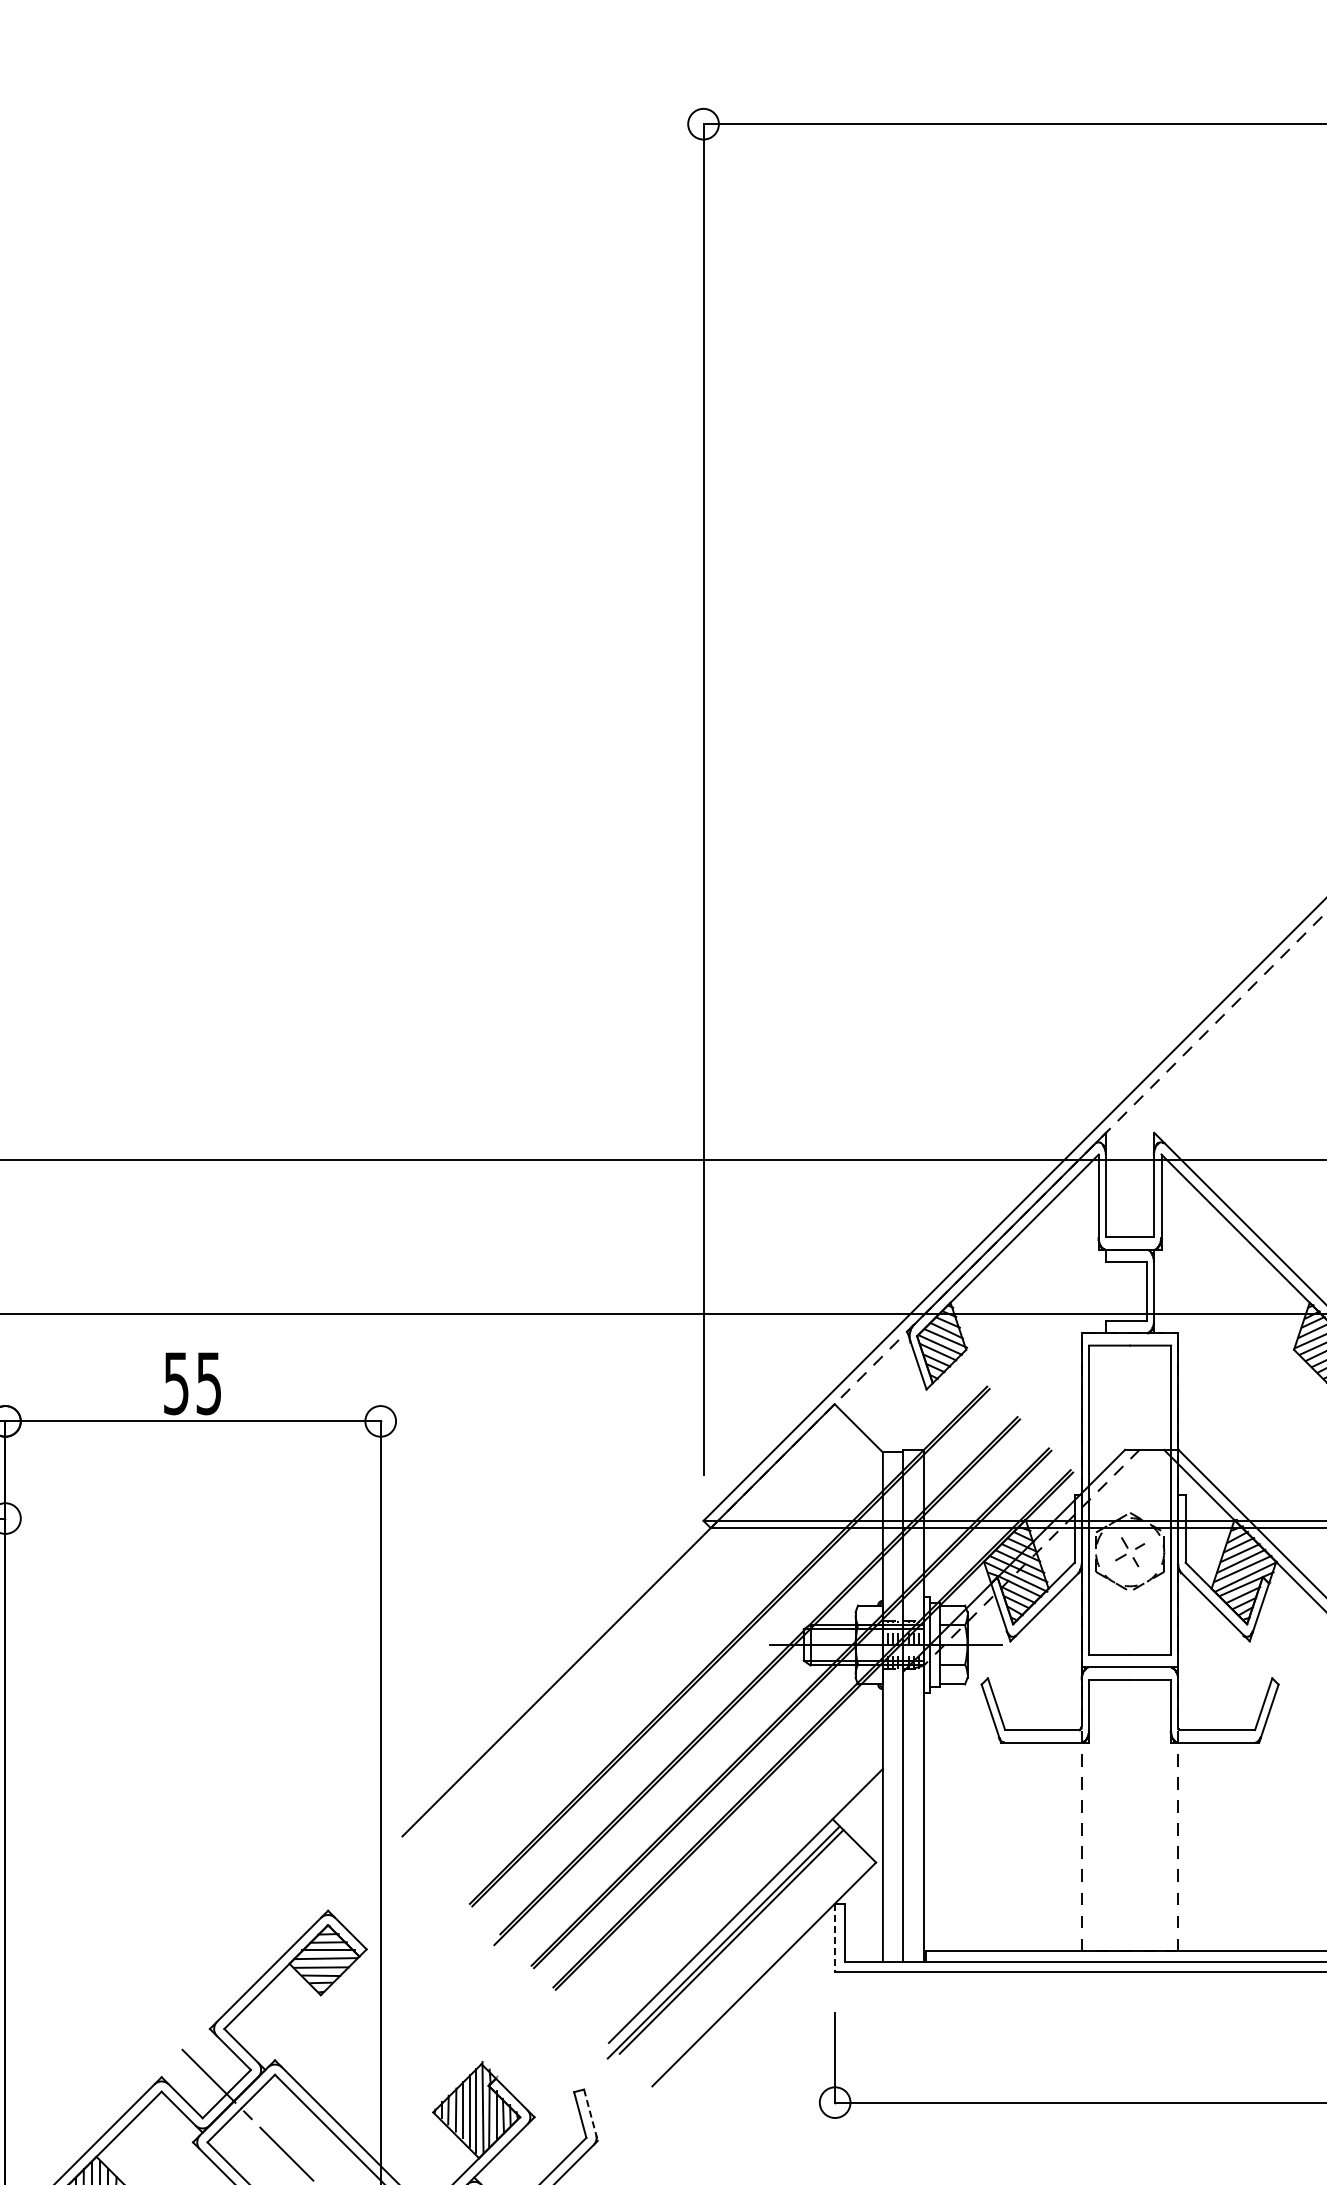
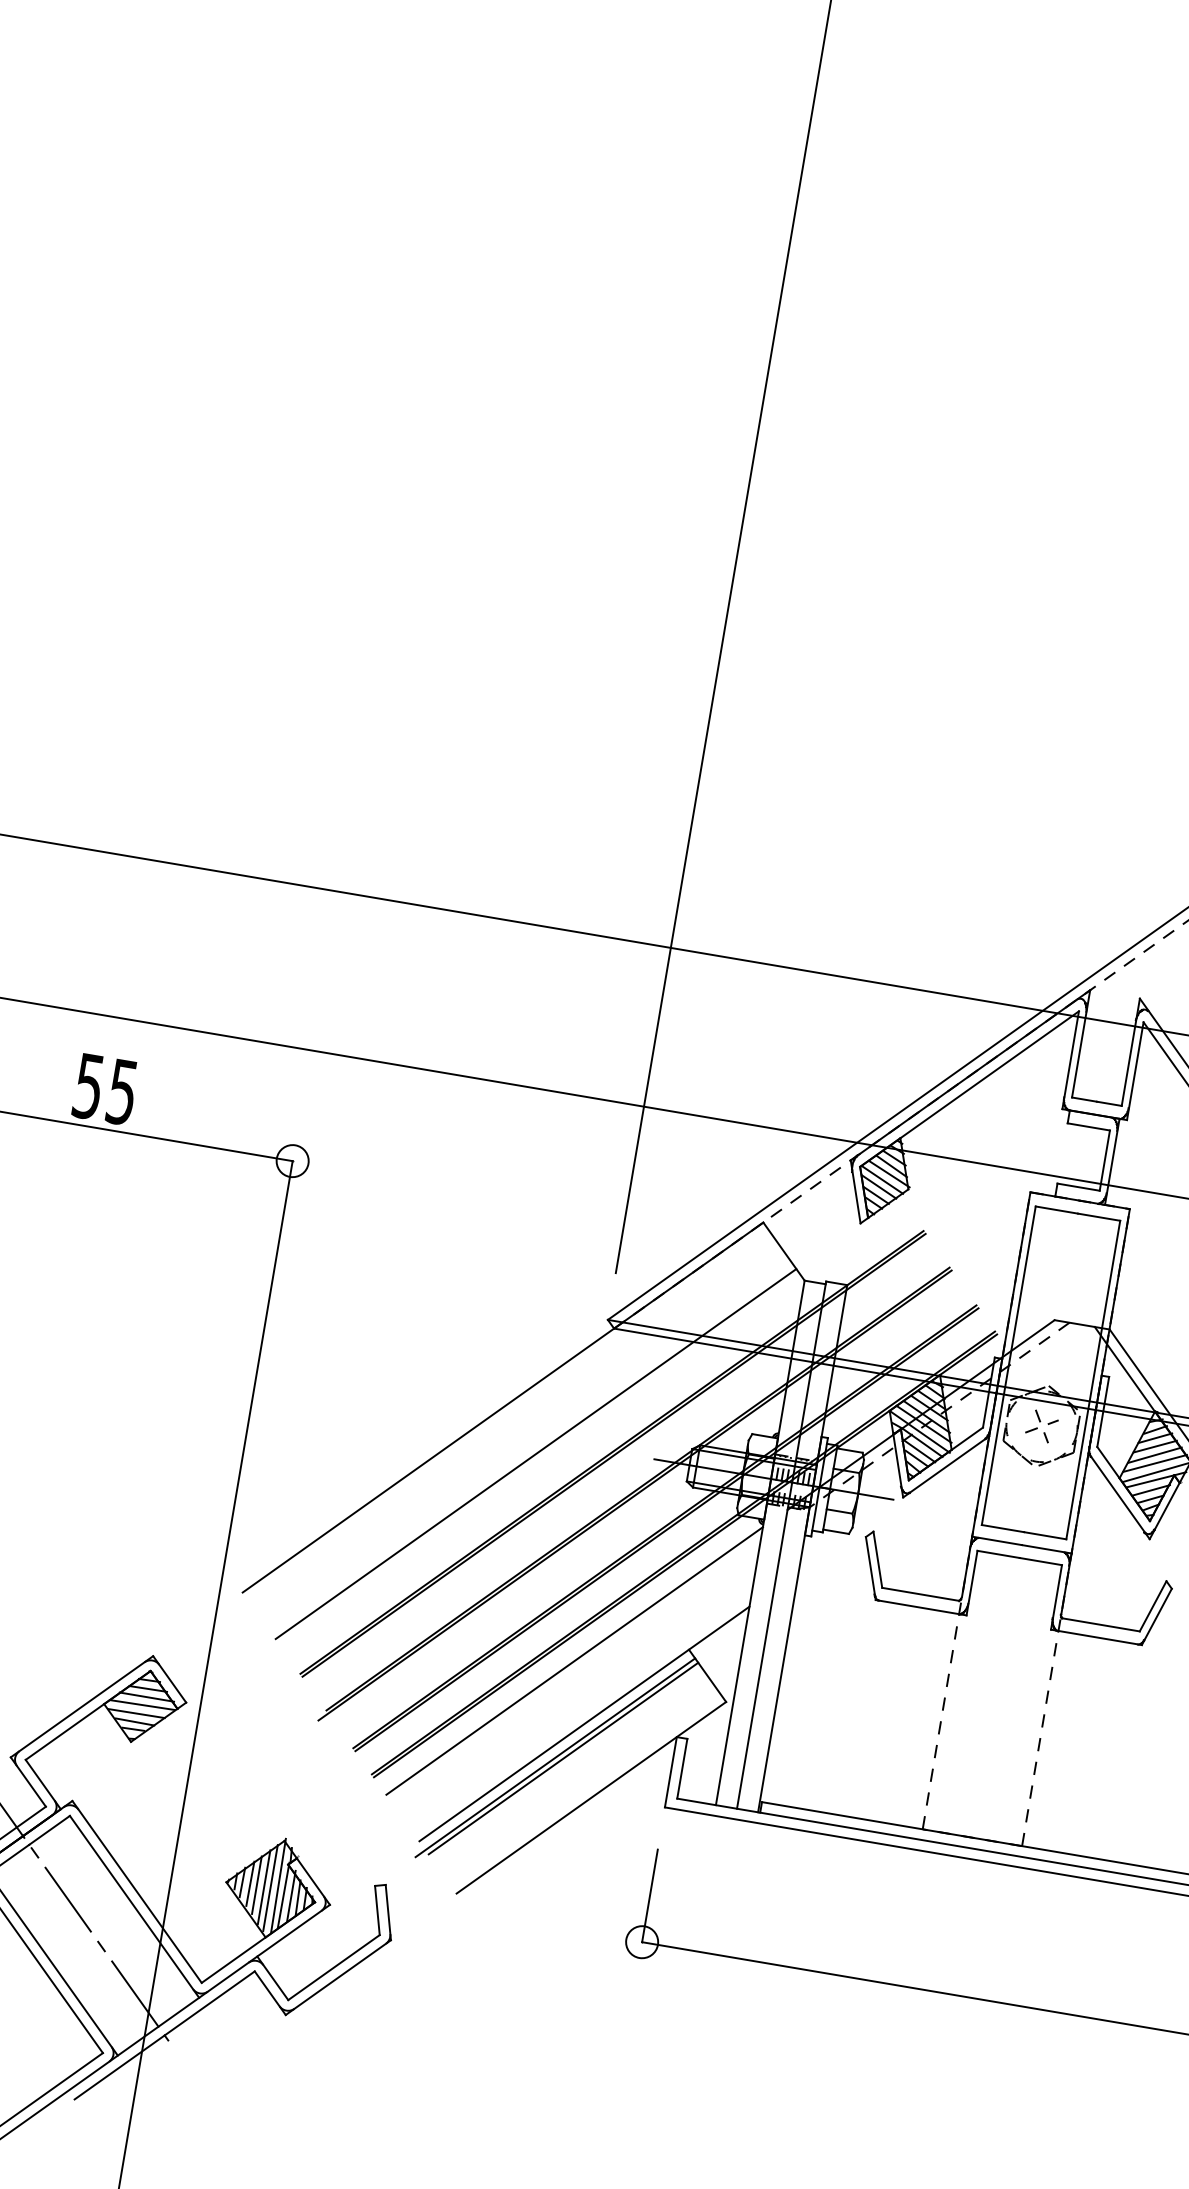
line: (657, 1658) -> (536, 1453), added
line: (726, 1847) -> (574, 1660), added
line: (835, 1938) -> (671, 1773), dashed -> solid
line: (590, 2115) -> (387, 1912), dashed -> solid

